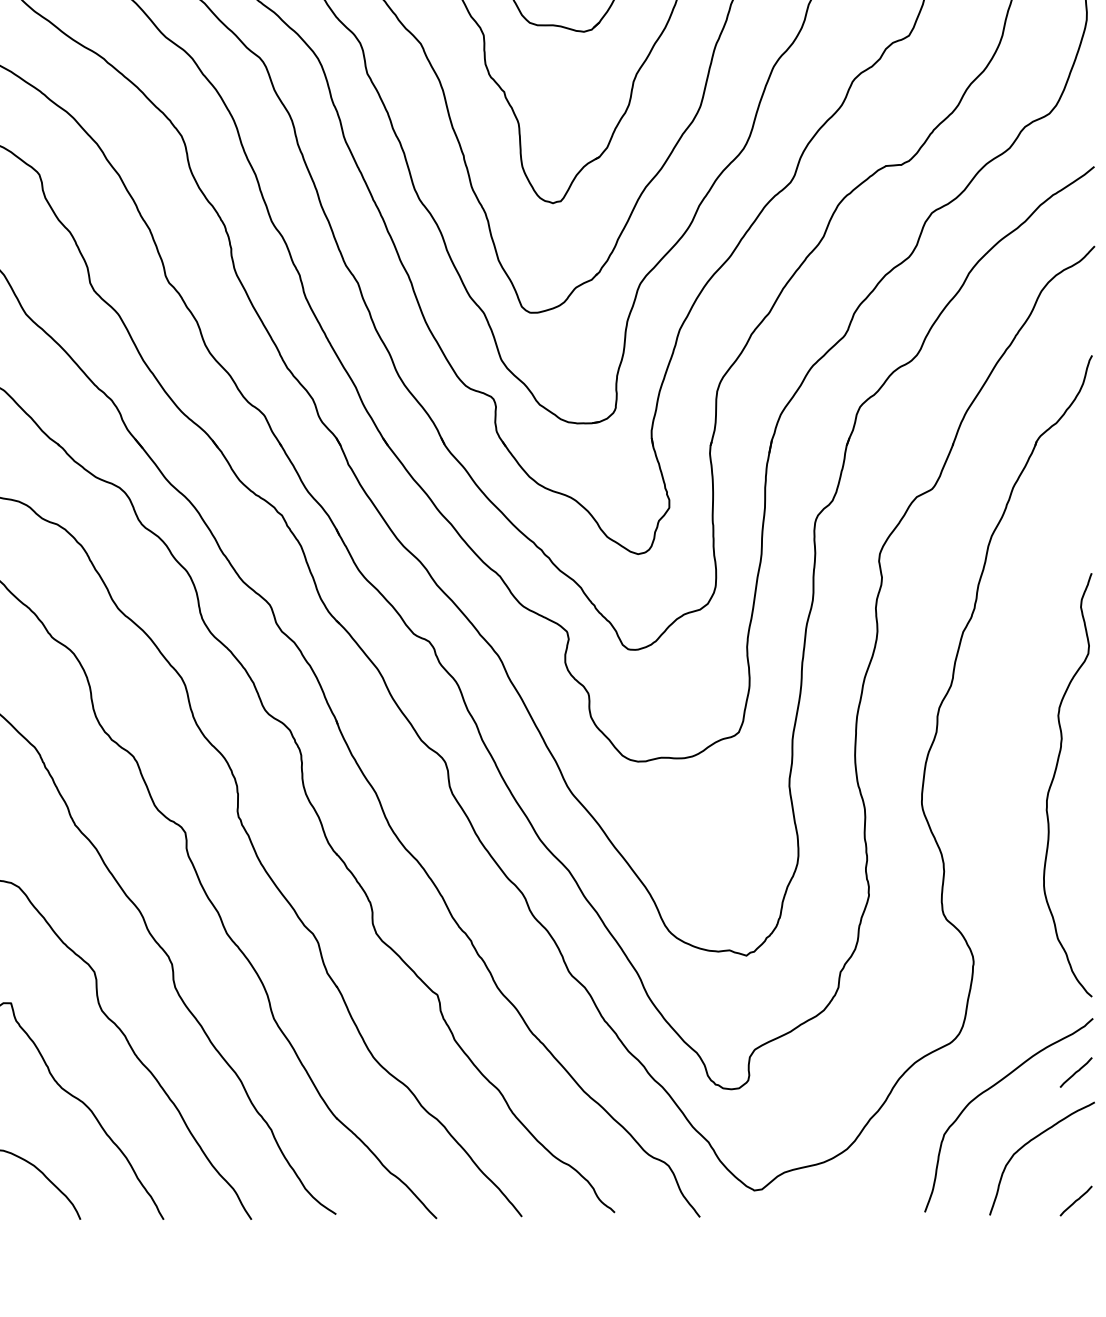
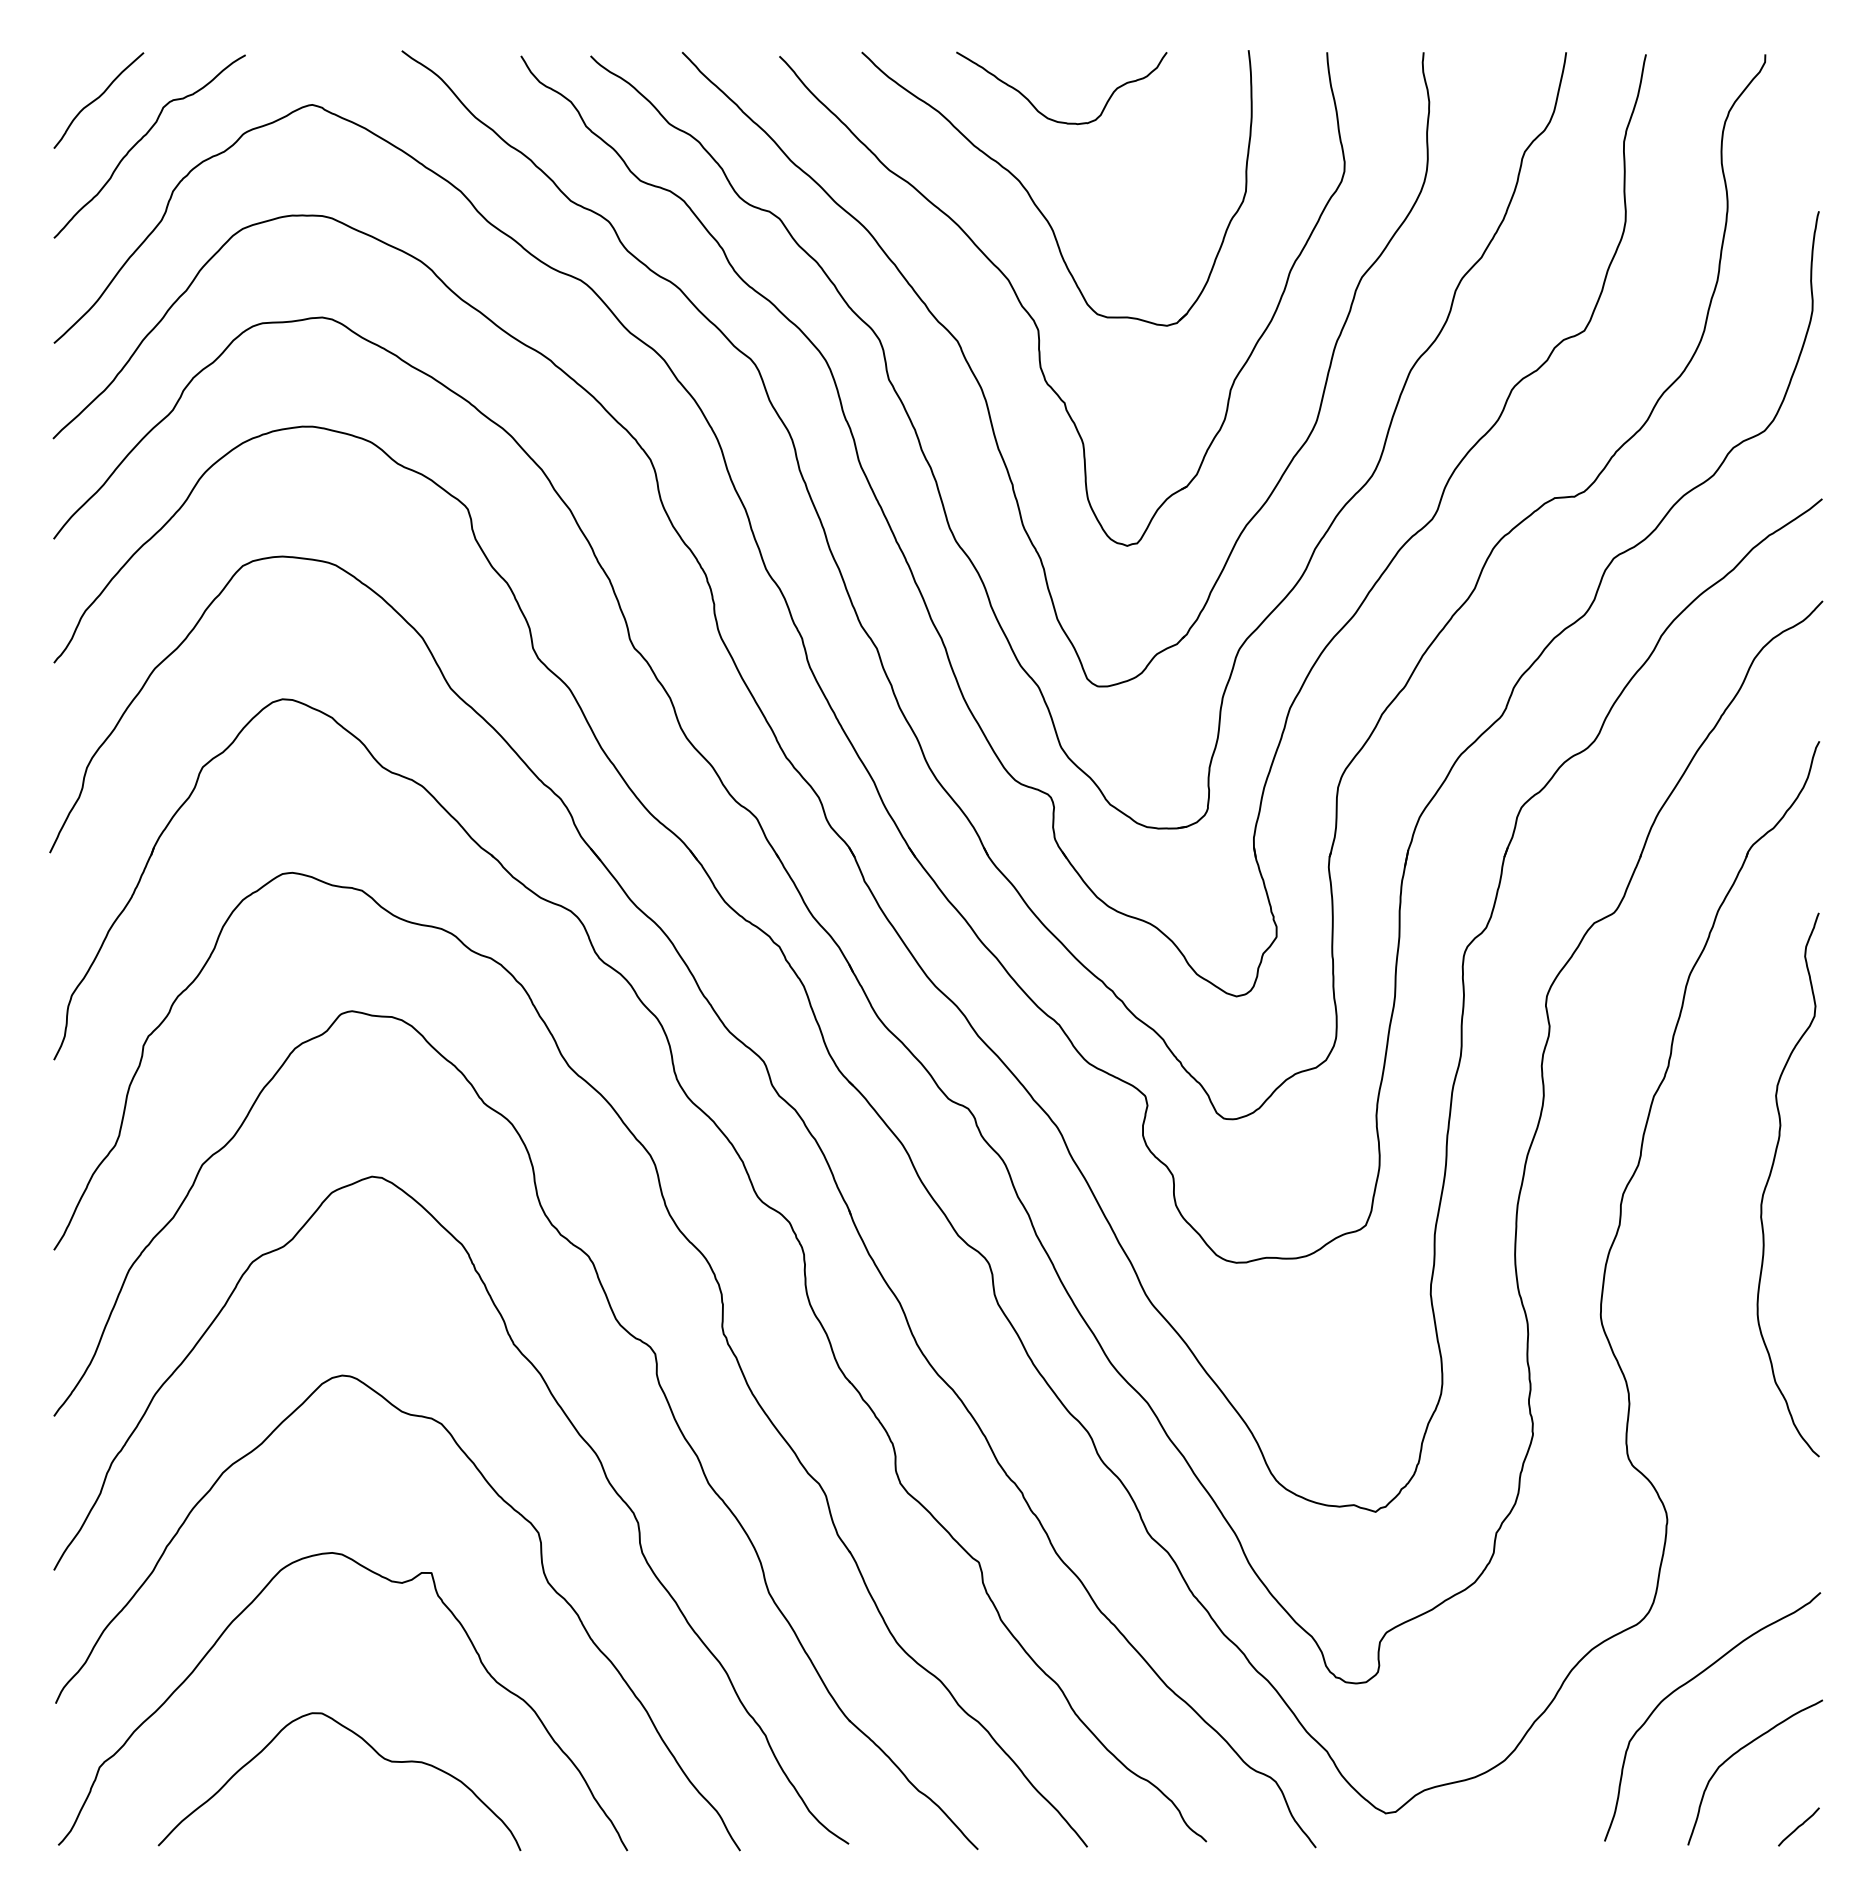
curve: (1054, 779) -> (1770, 1177), moved
line: (1075, 1072) -> (1798, 1661), removed

